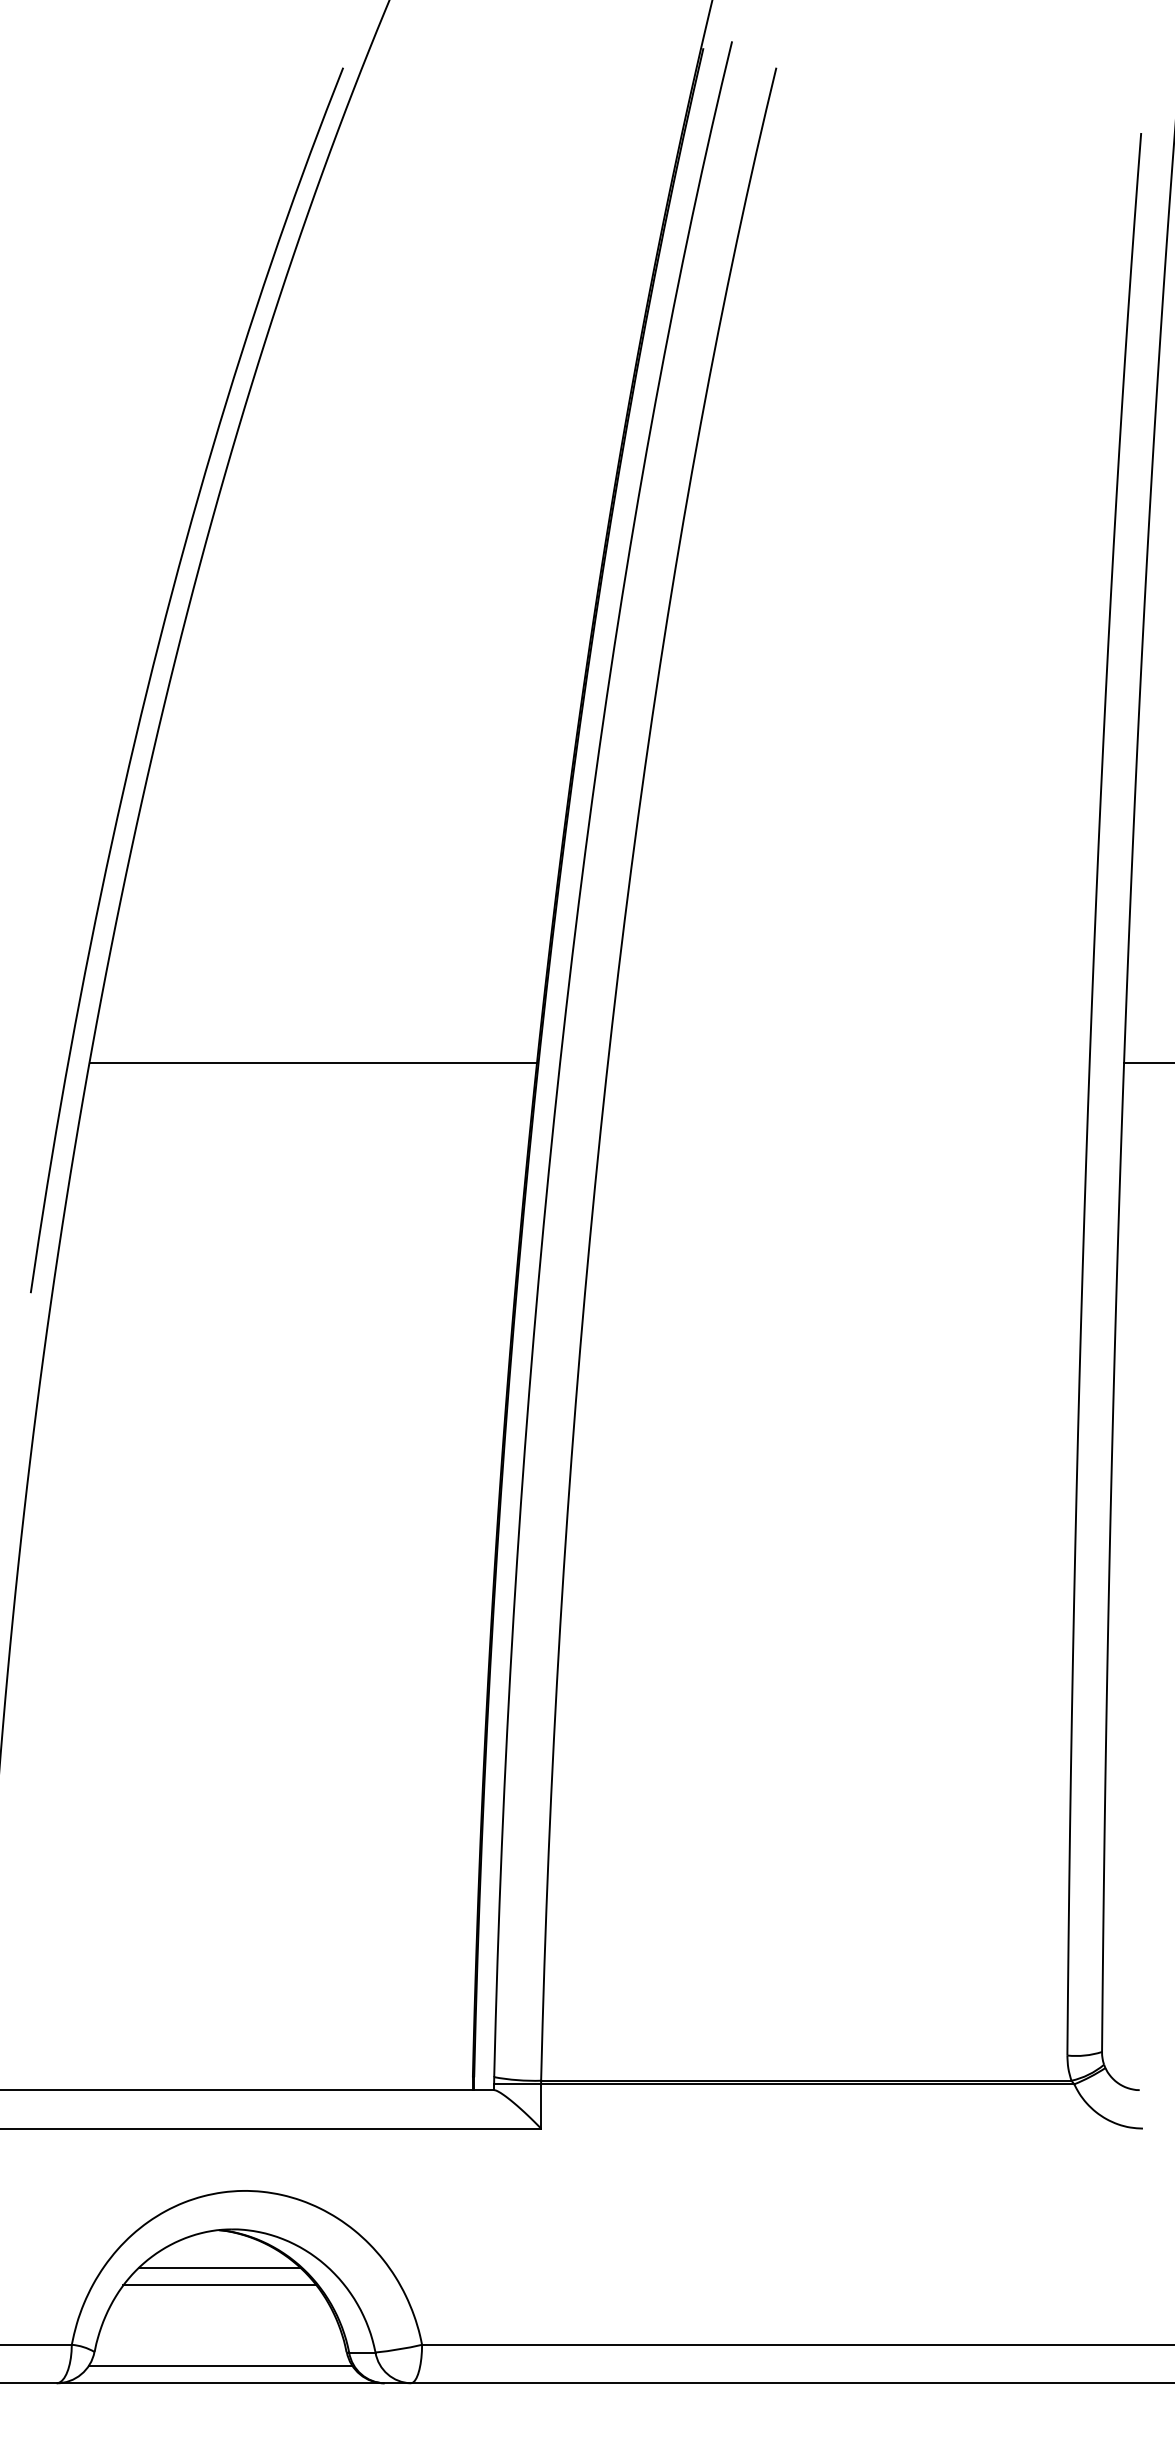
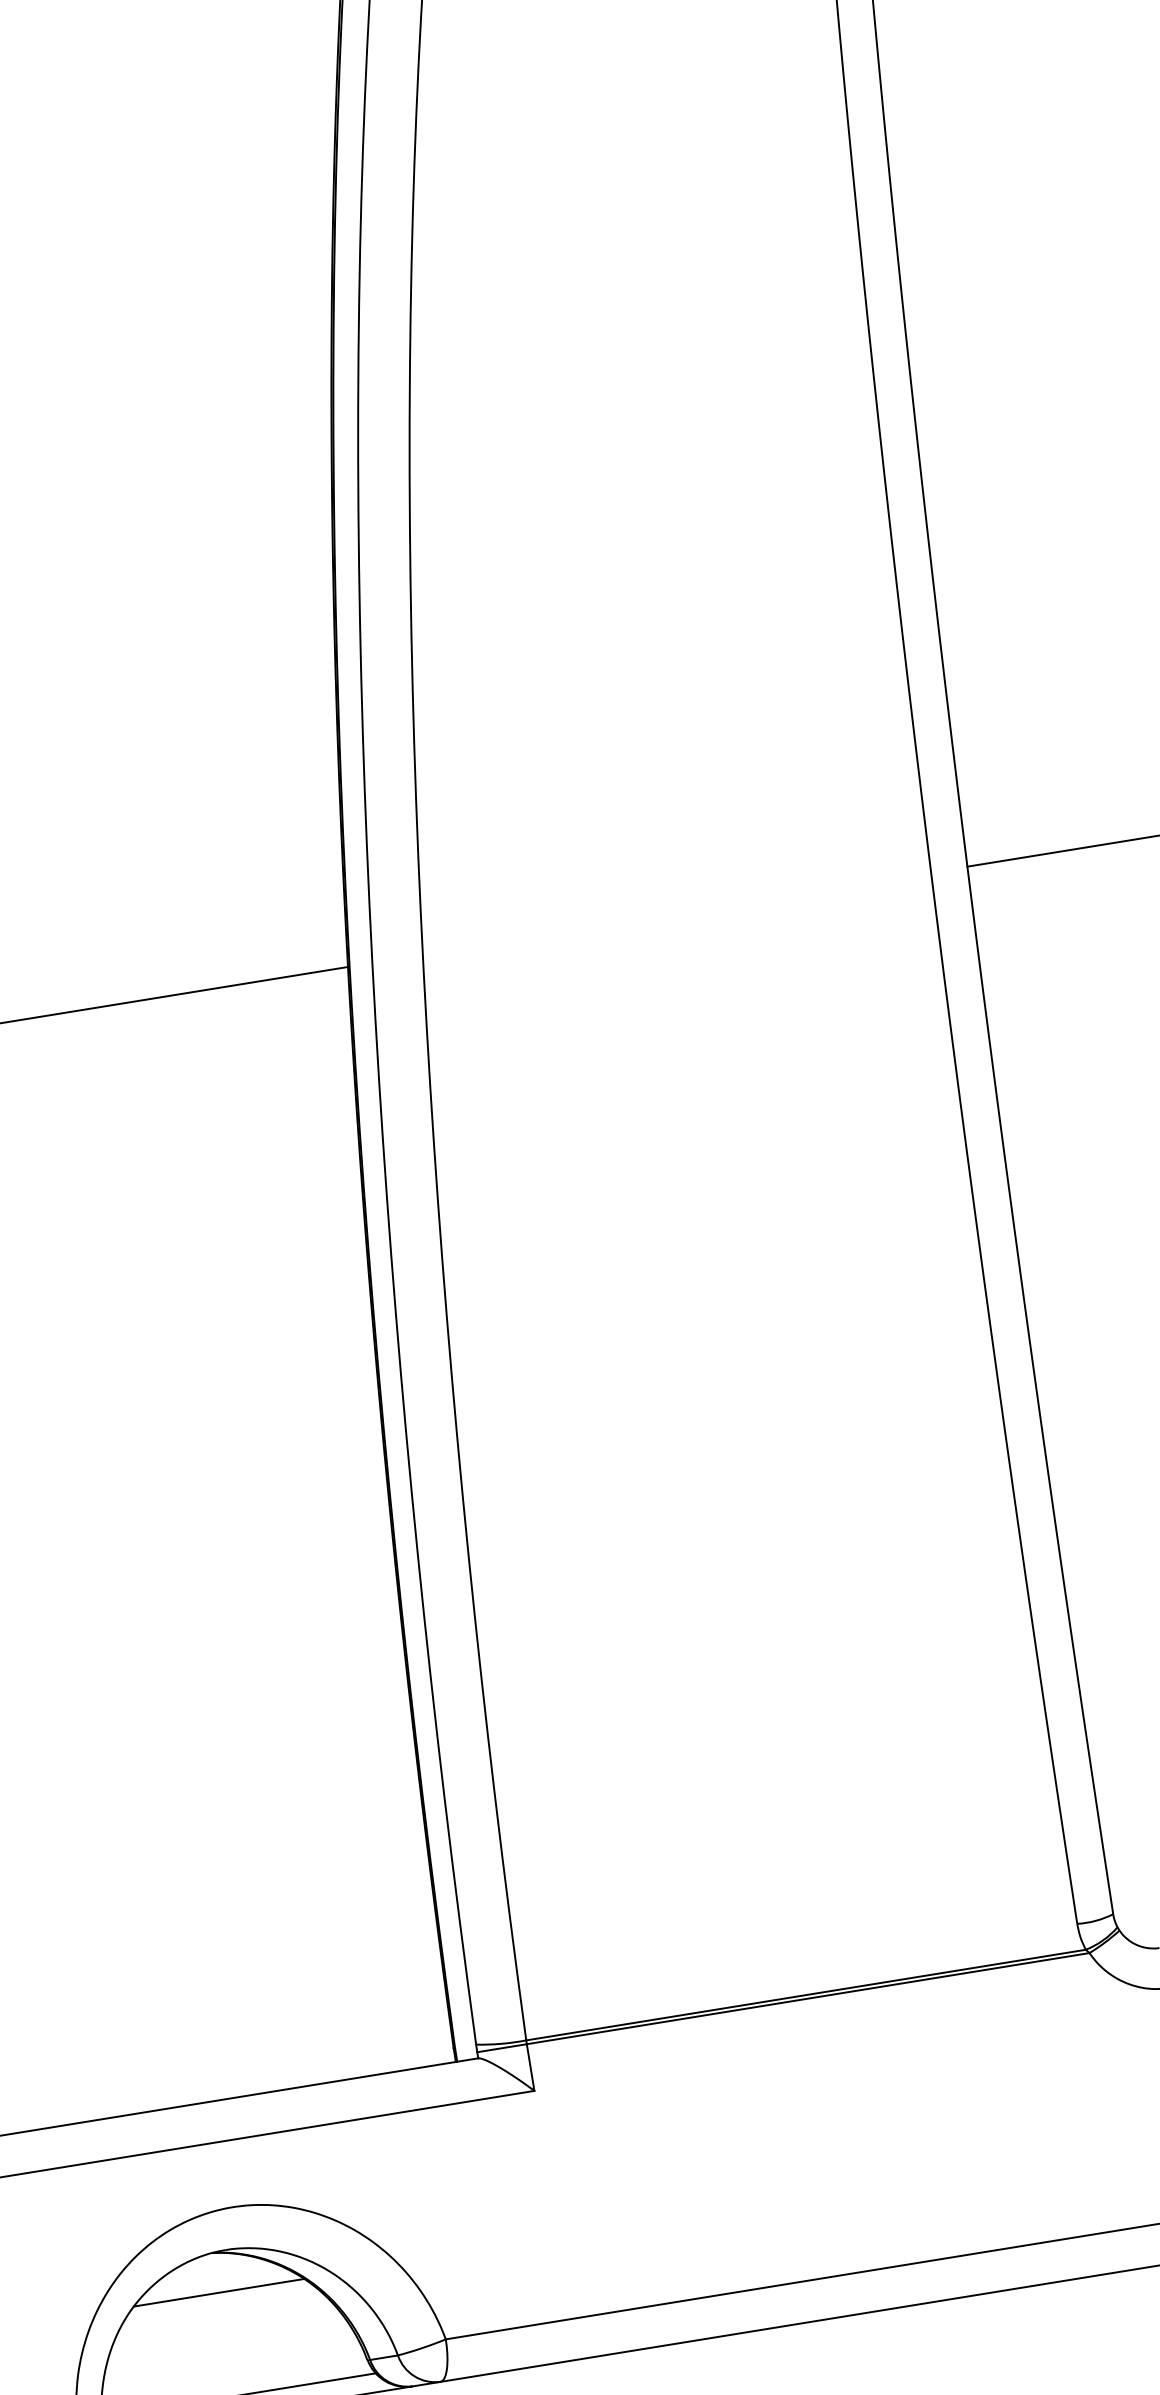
line: (219, 2285) -> (221, 2311), removed

